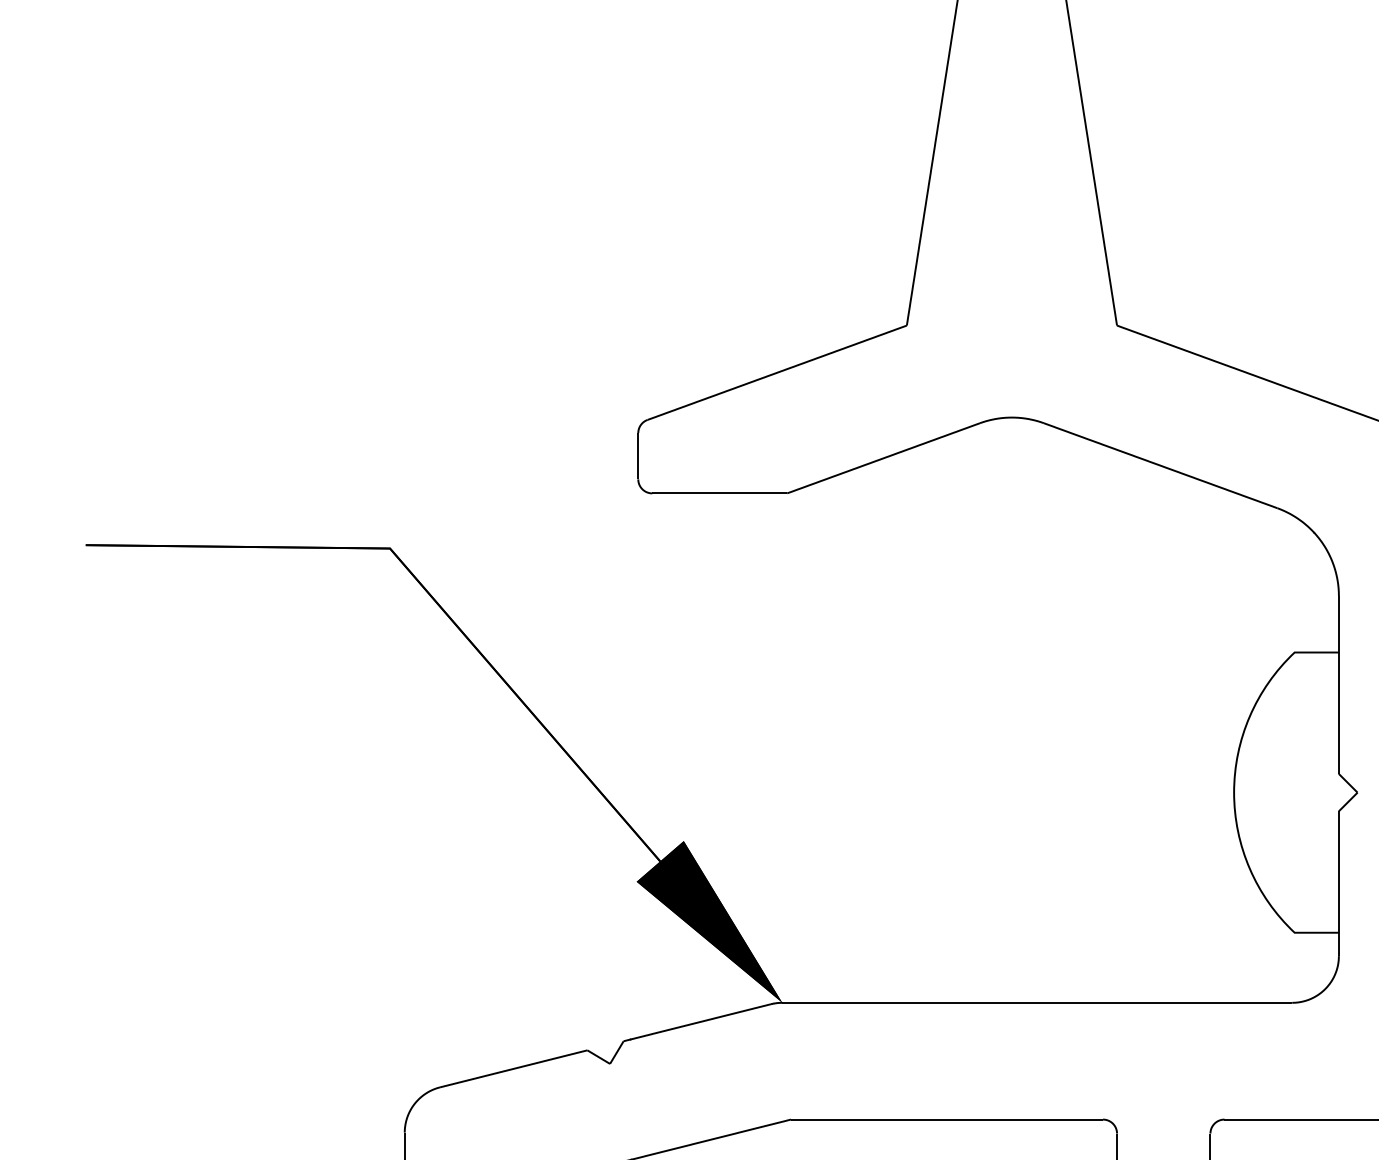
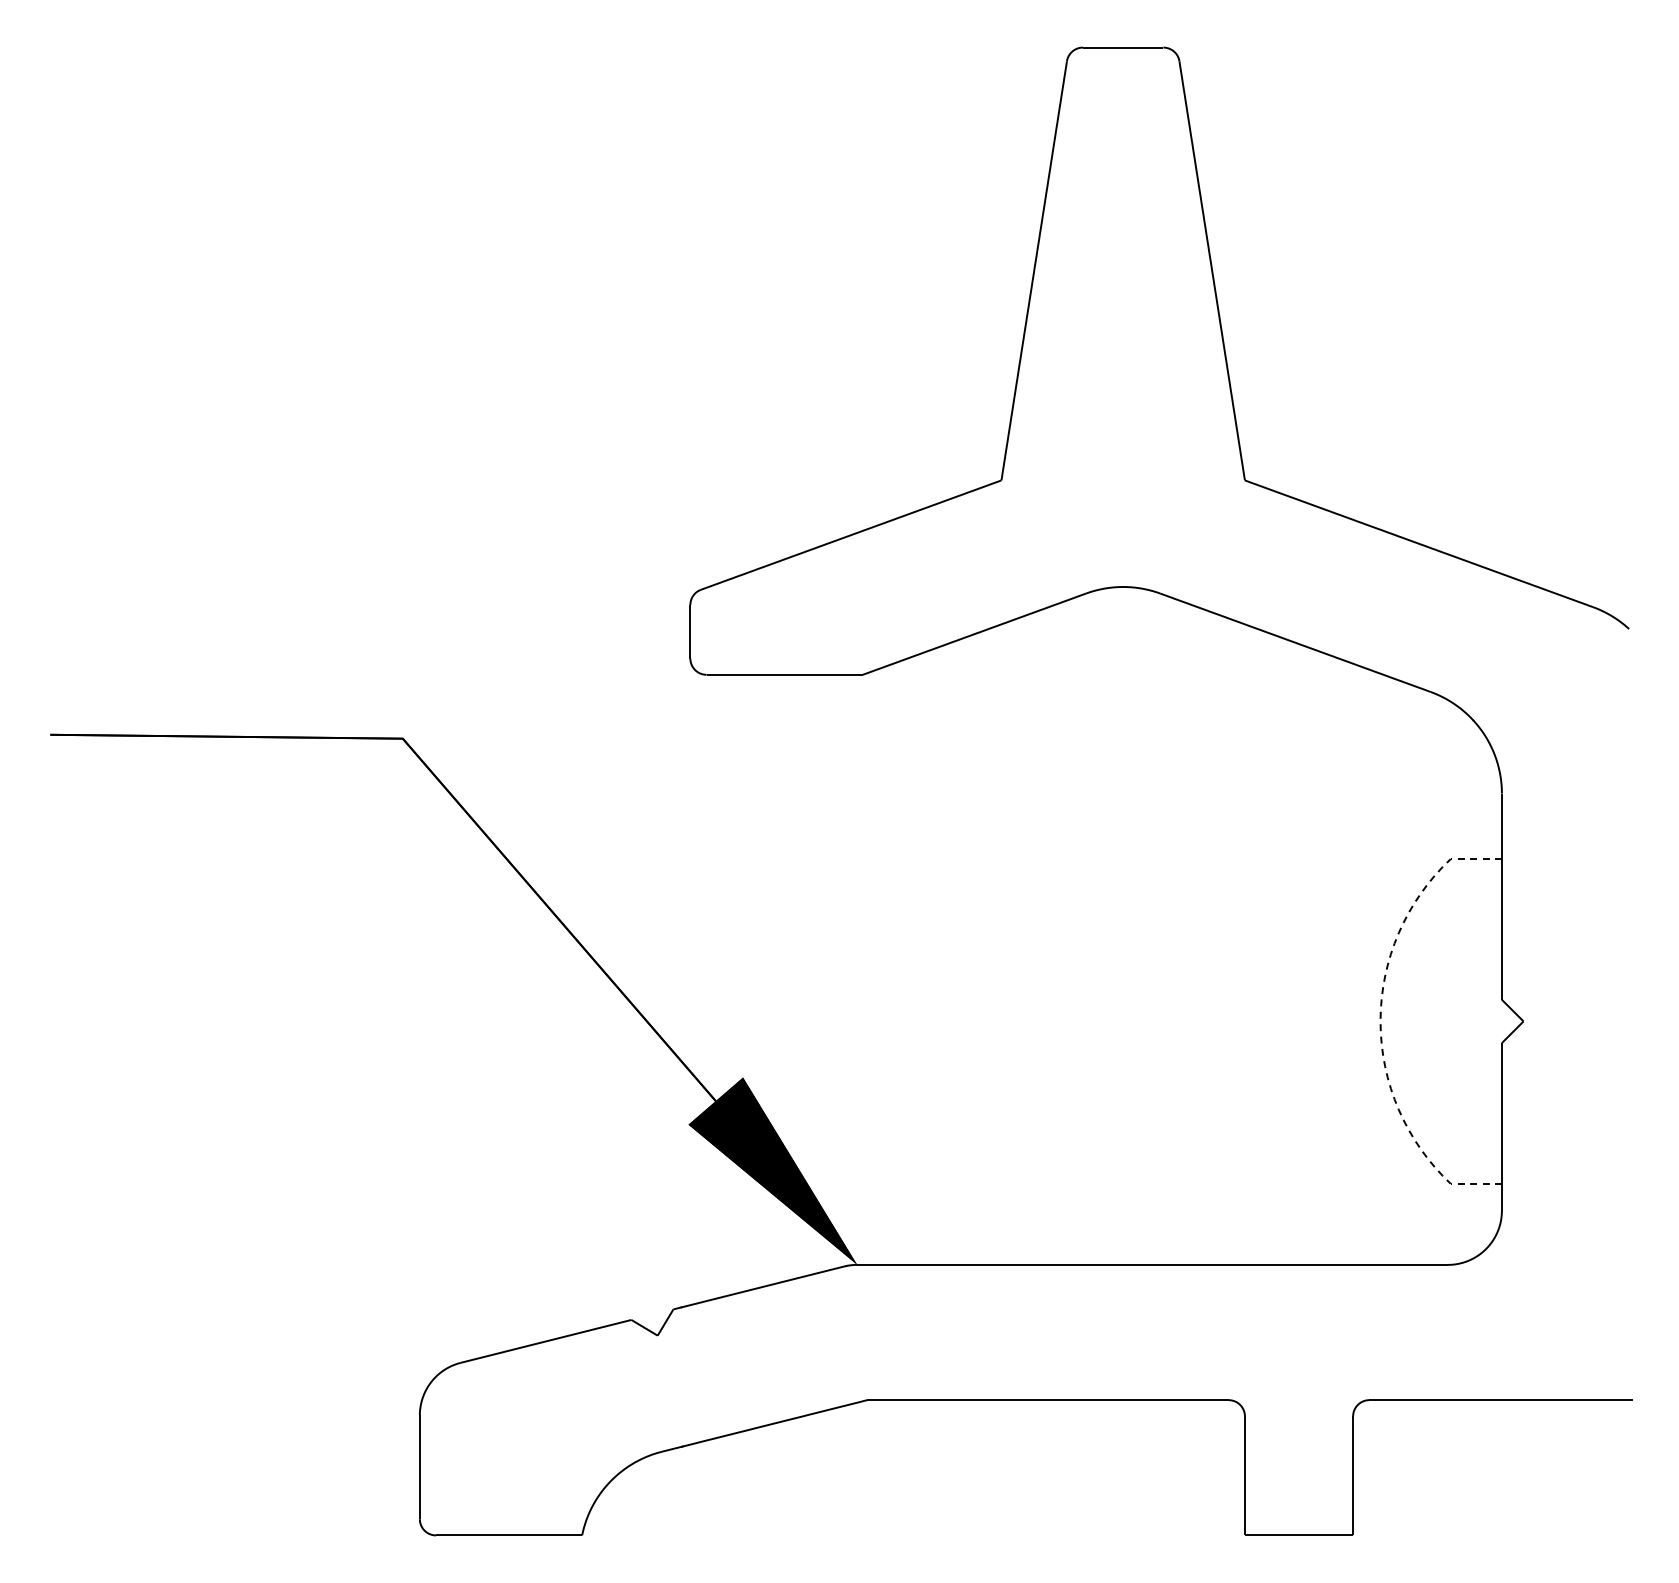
line: (1234, 792) -> (1380, 1021), solid -> dashed

